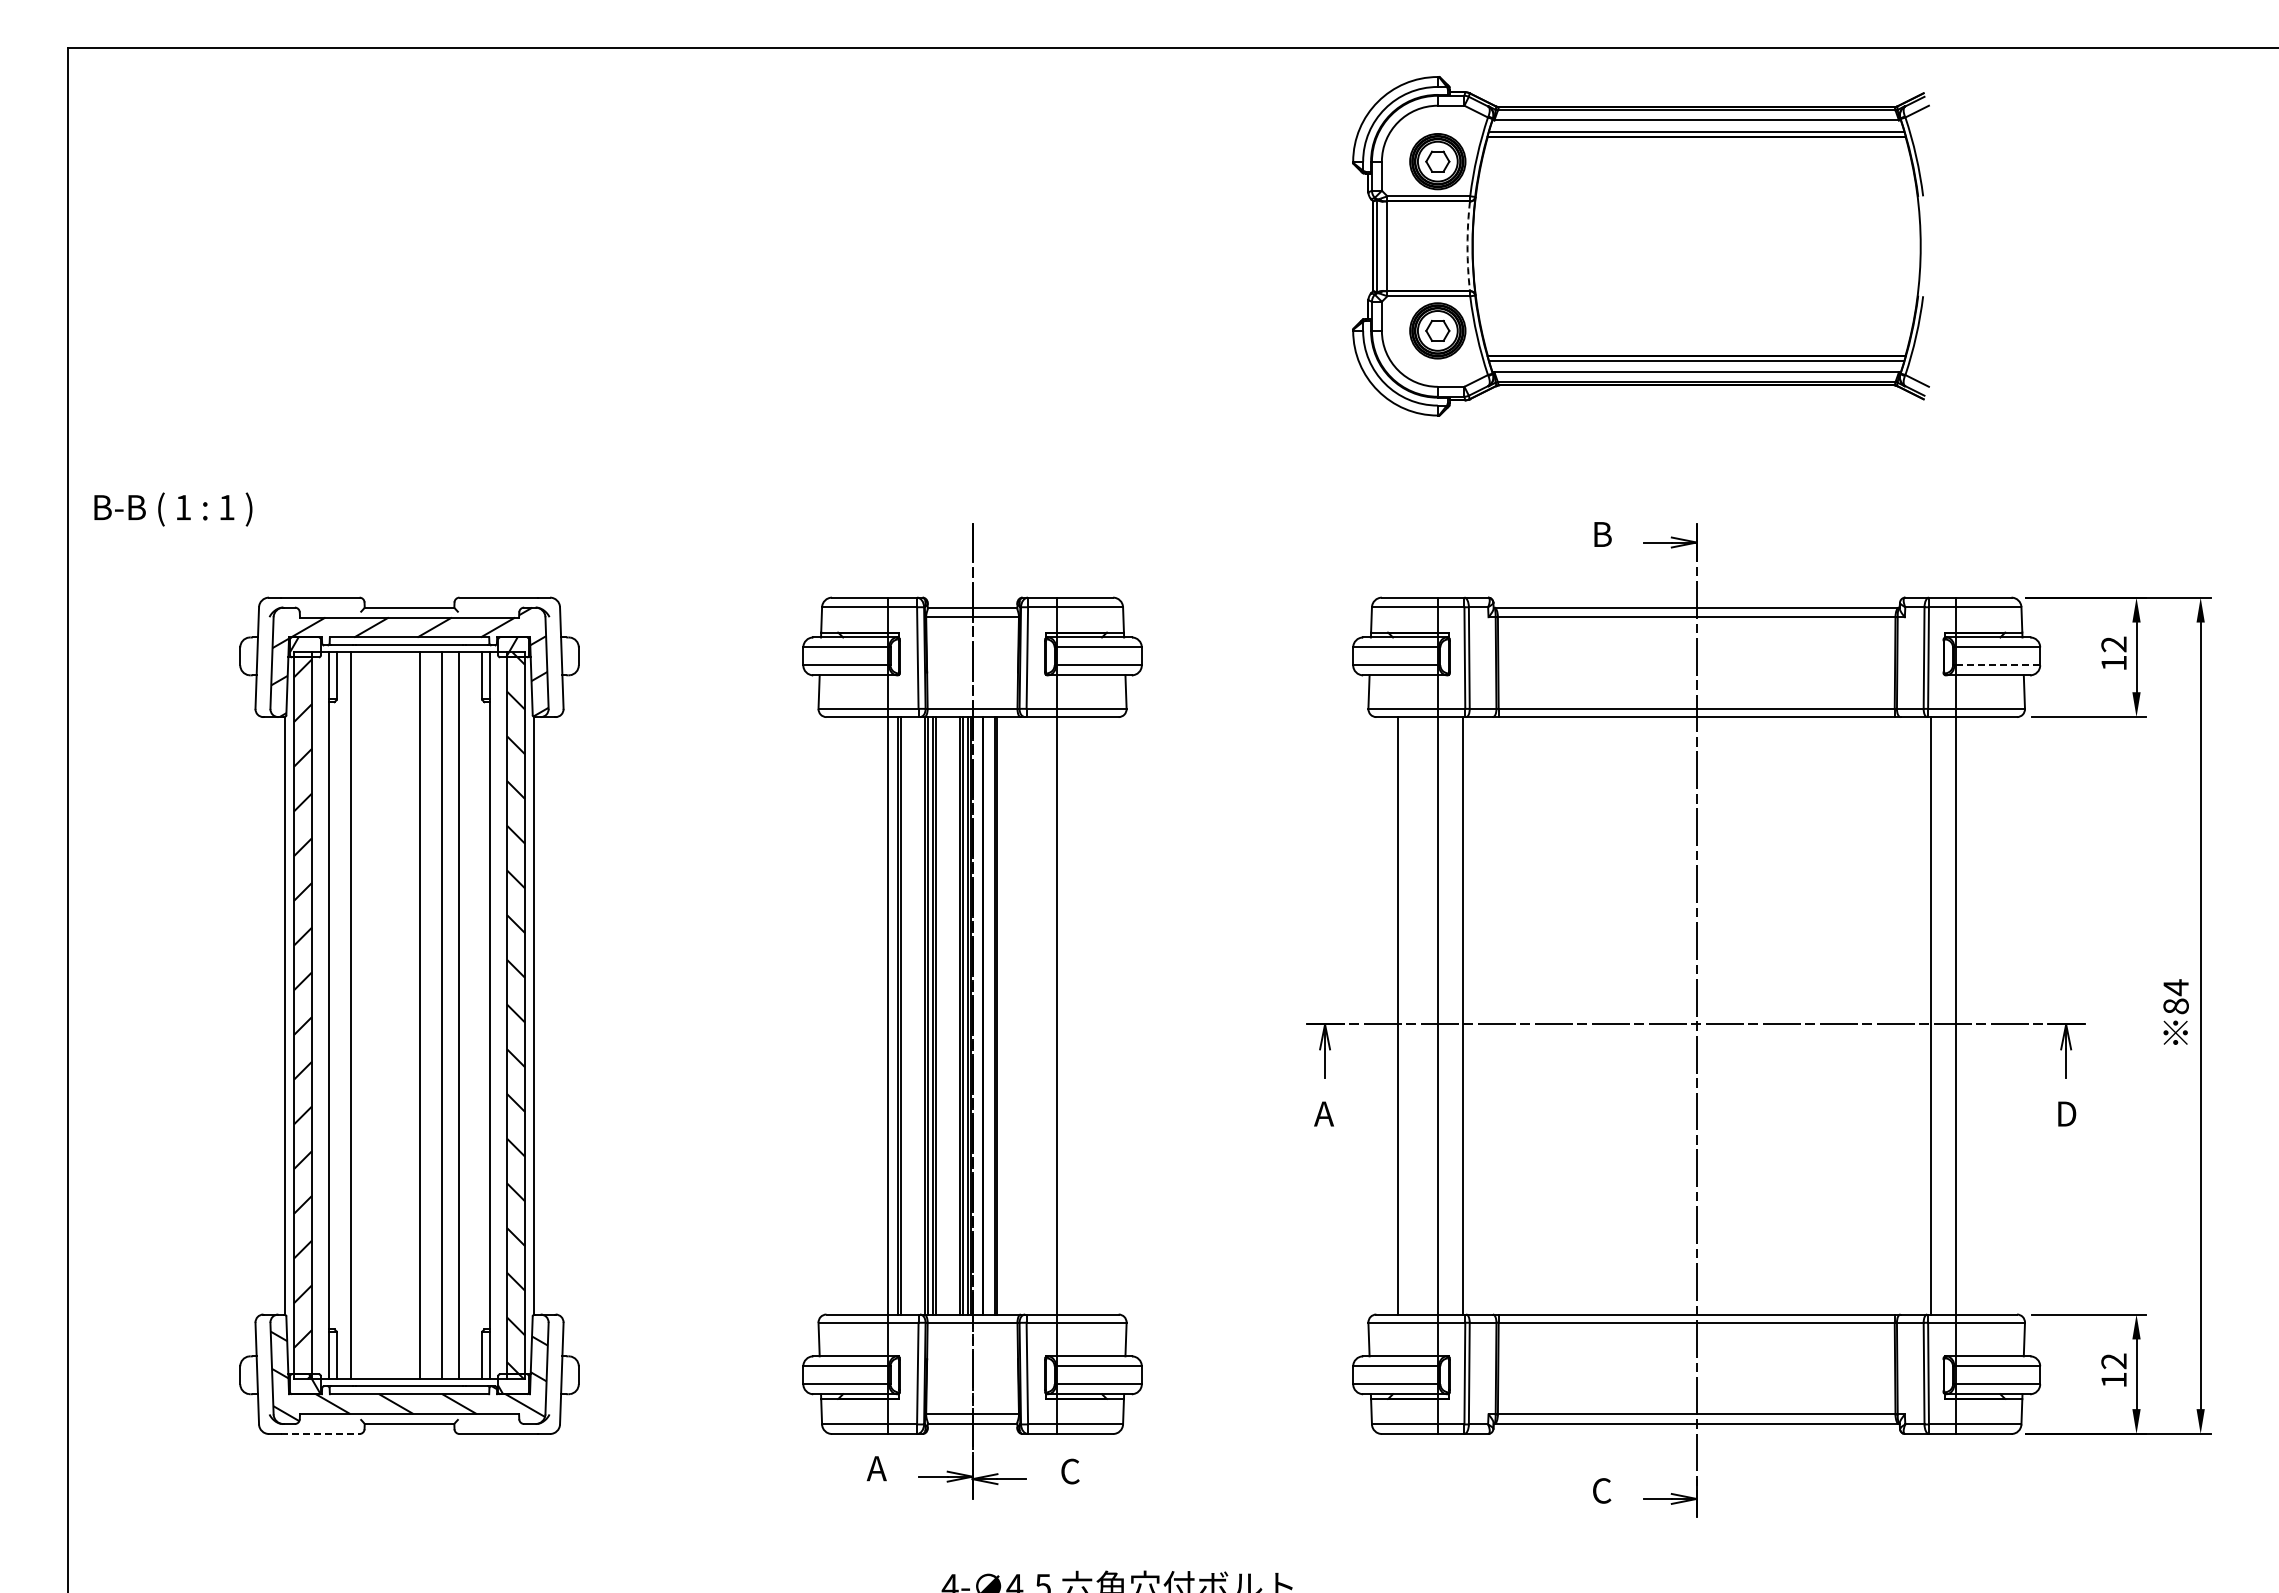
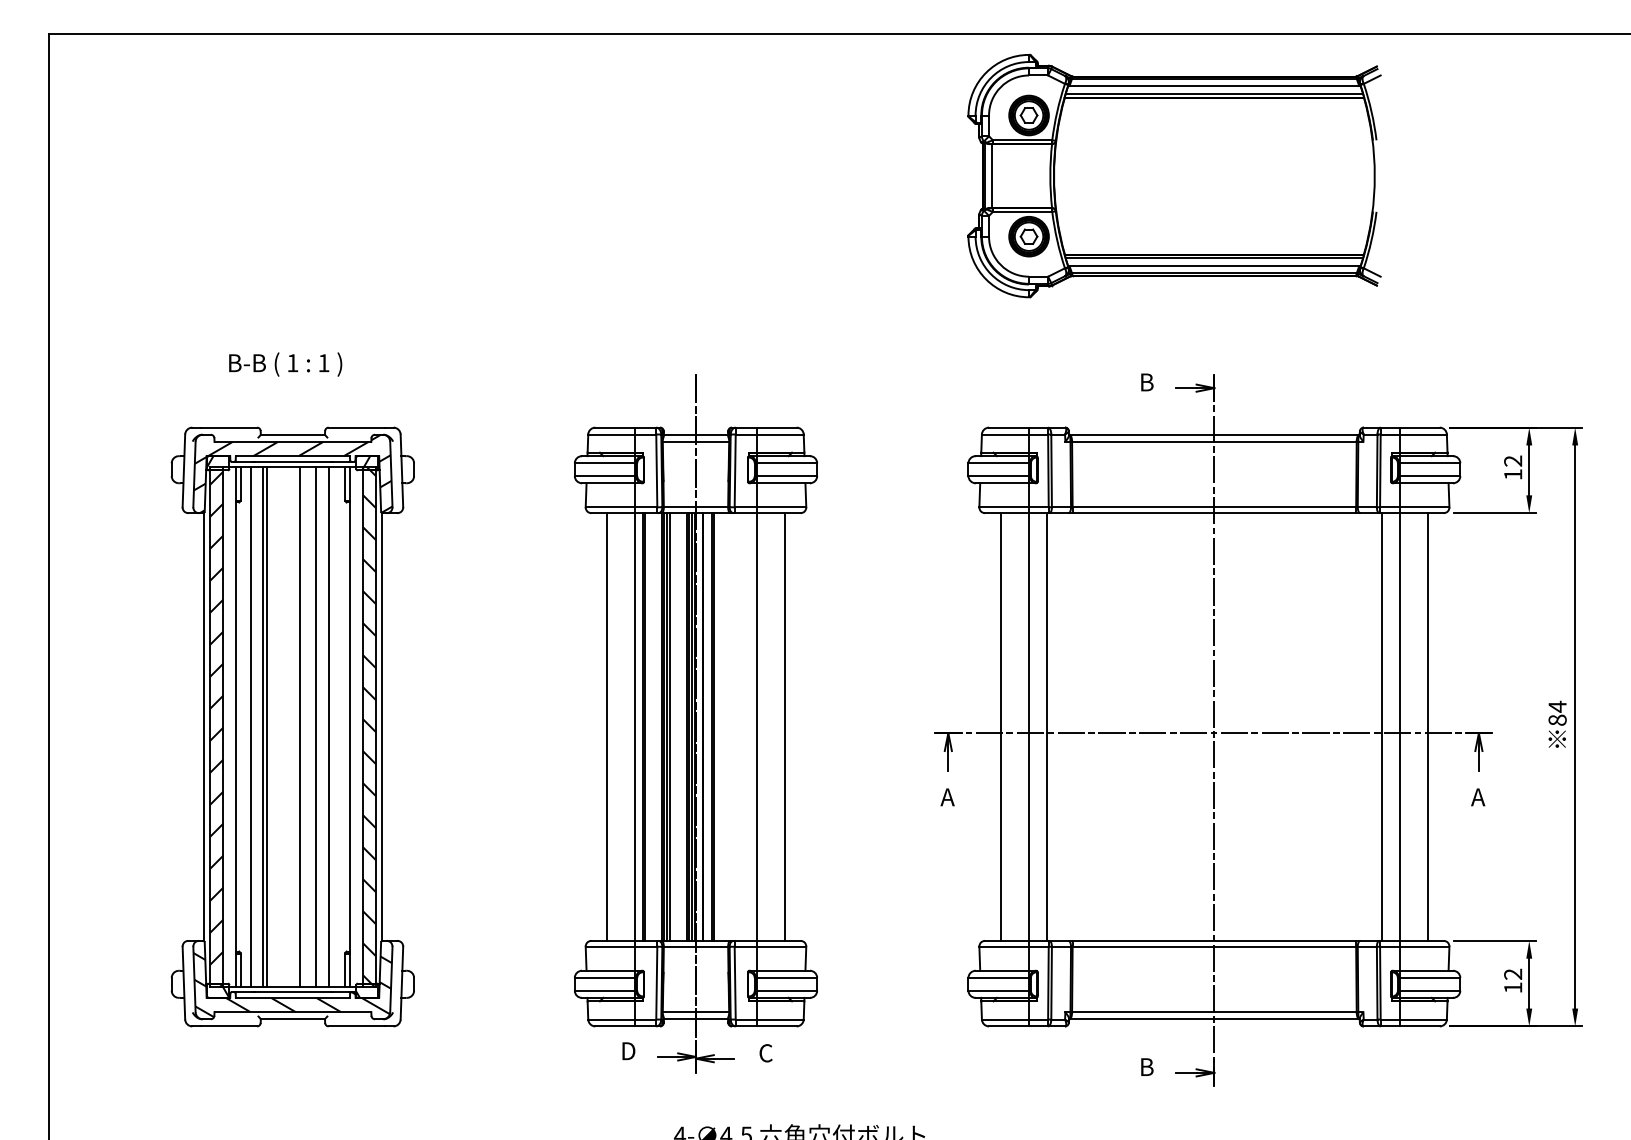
arc: (1467, 246) -> (1050, 176), dashed -> solid
text: (173, 509) -> (285, 364), moved
line: (1998, 665) -> (1430, 476), dashed -> solid
line: (368, 1015) -> (263, 726), added
line: (373, 1015) -> (267, 726), added
line: (848, 1015) -> (607, 726), added
line: (1097, 1015) -> (785, 726), added
line: (1995, 1015) -> (1428, 726), added
text: (2065, 1113) -> (1478, 796), D -> A
line: (320, 1434) -> (229, 1026), dashed -> solid
text: (876, 1468) -> (627, 1051), A -> D
text: (1602, 1490) -> (1146, 1066), C -> B

